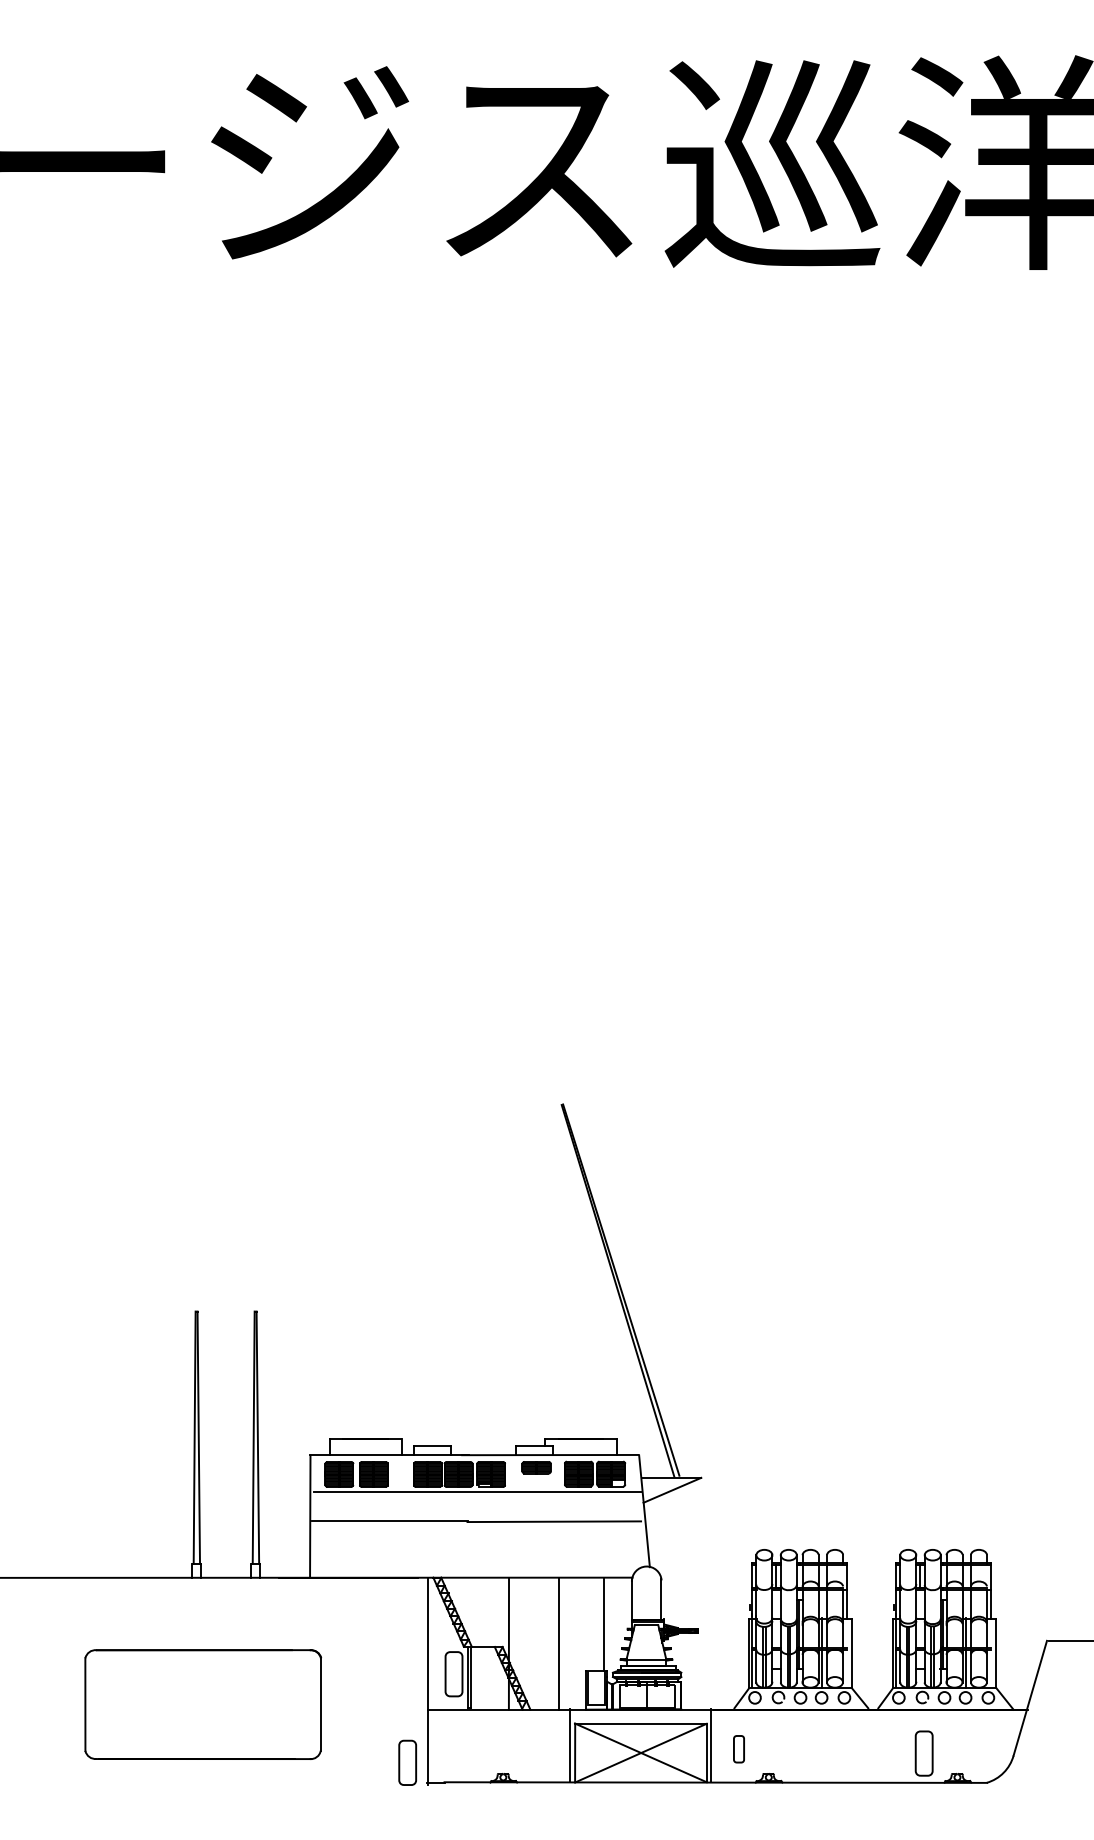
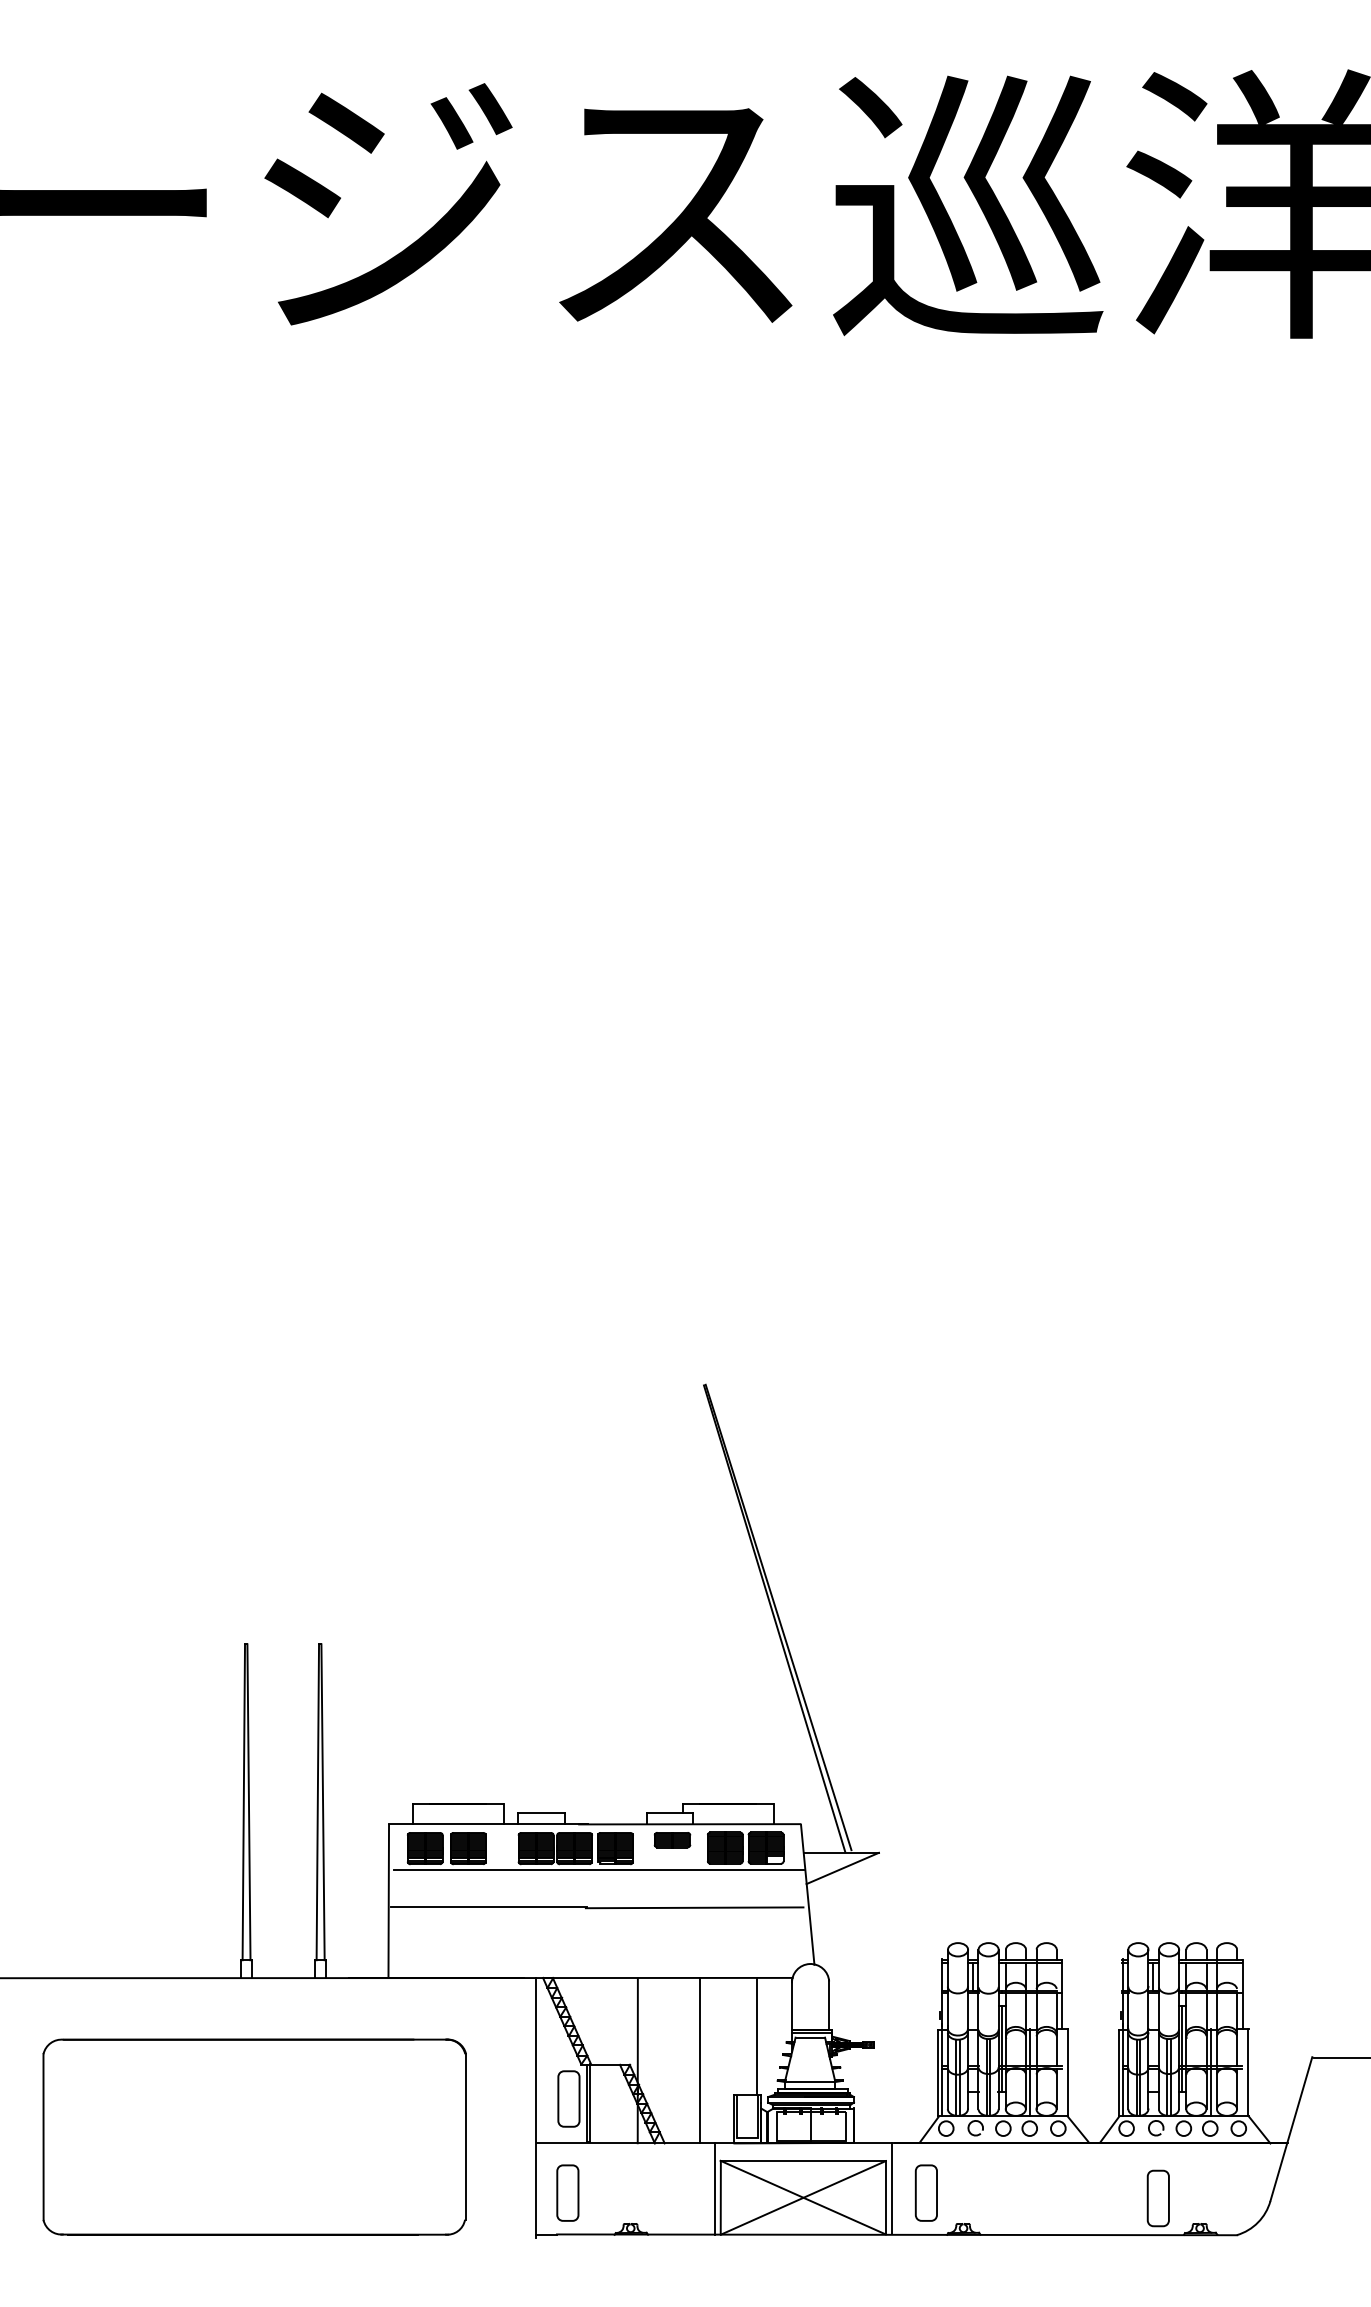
part: (203, 1704) -> (254, 2136), size x1.43
part: (738, 1748) -> (925, 2192), size x1.67
part: (407, 1762) -> (567, 2192), moved

